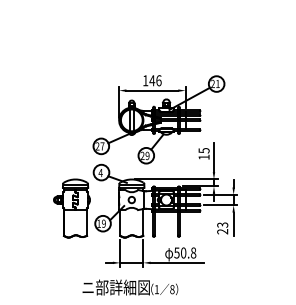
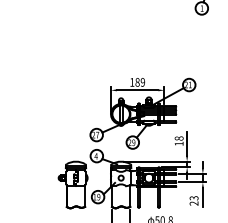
text: (155, 80) -> (140, 82), 146 -> 189
text: (203, 150) -> (178, 138), 15 -> 18

